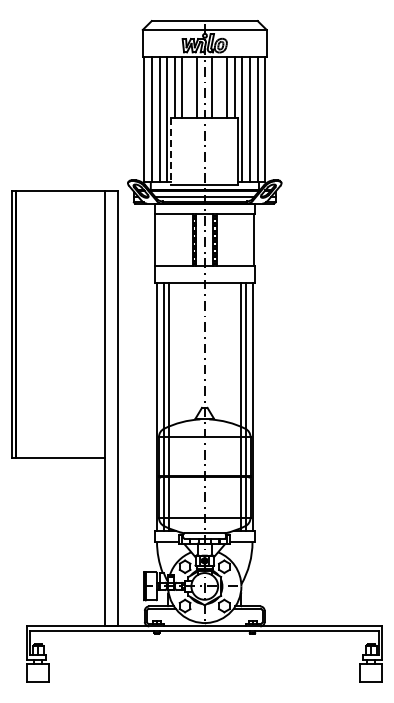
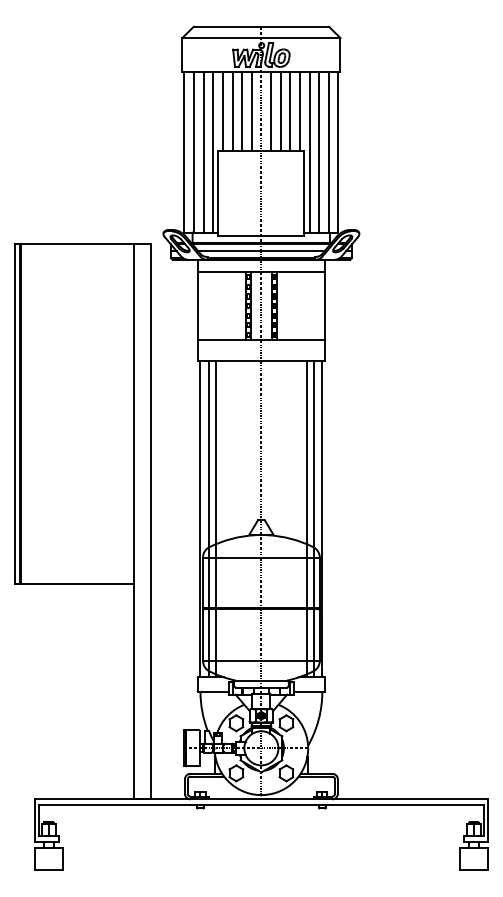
line: (189, 87) -> (241, 111), added
line: (219, 87) -> (280, 111), added
line: (171, 152) -> (218, 194), dashed -> solid

